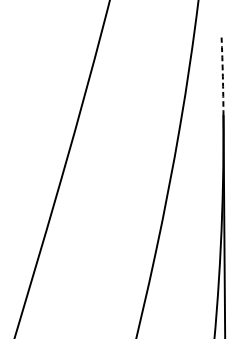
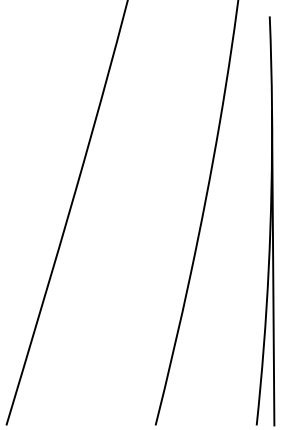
arc: (223, 76) -> (271, 63), dashed -> solid

